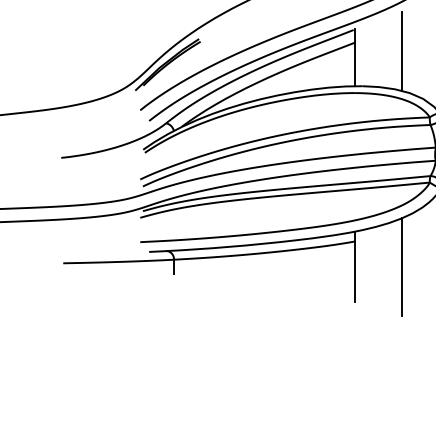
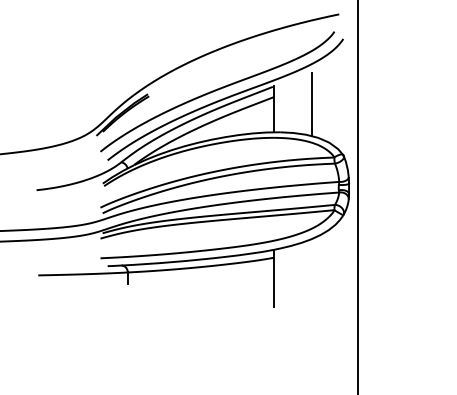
line: (402, 265) -> (312, 277), removed

